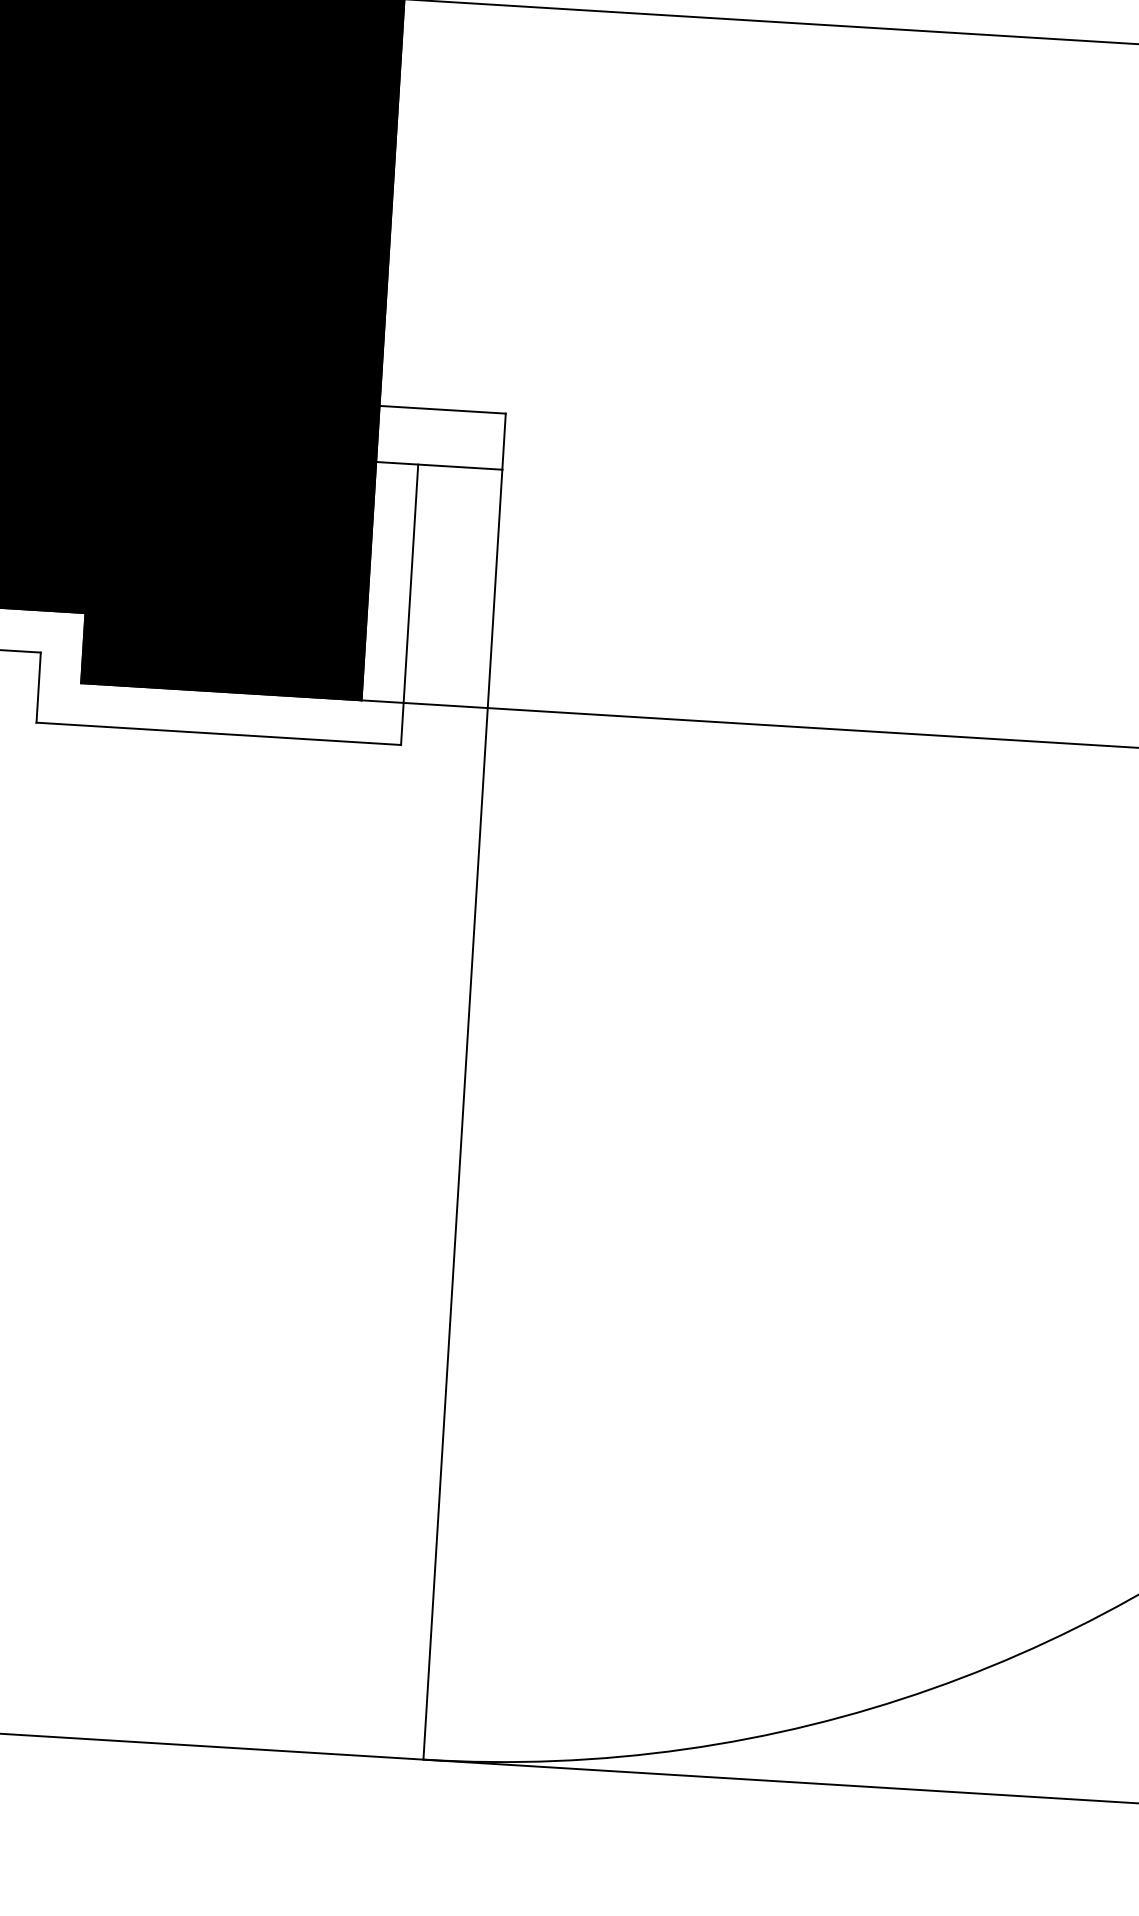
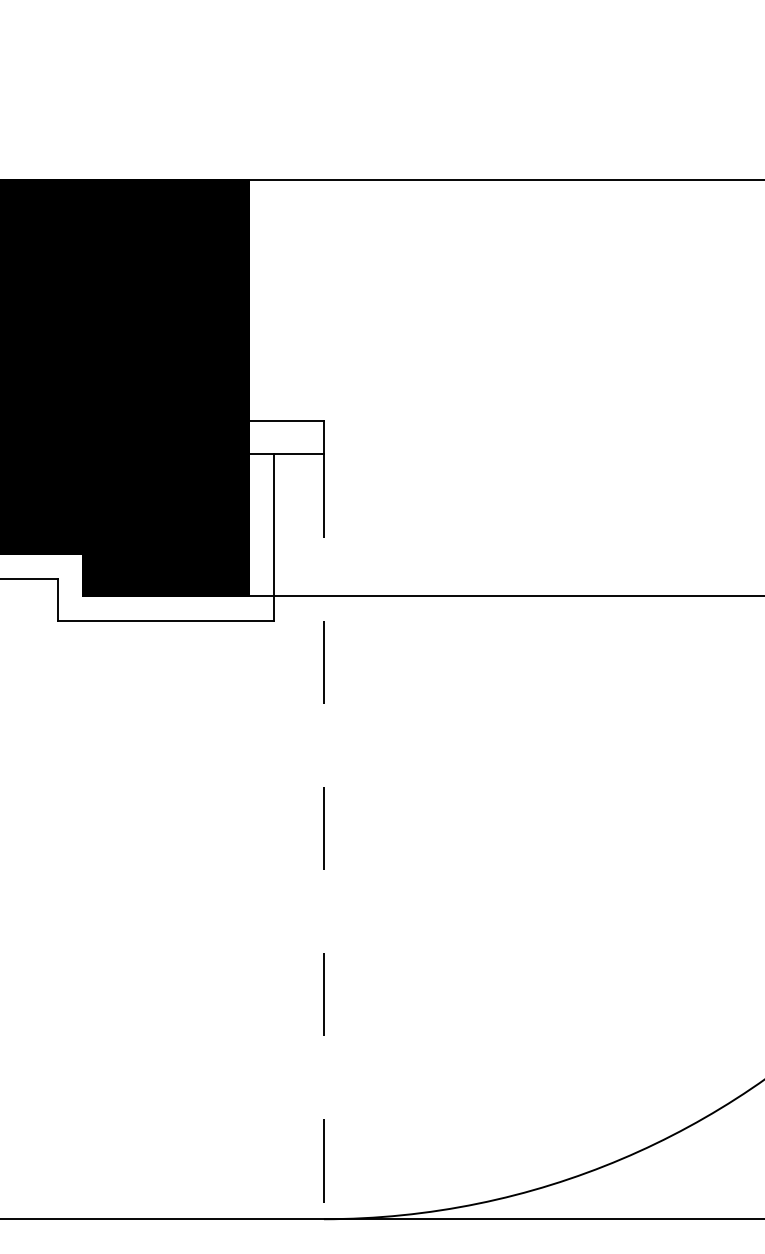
line: (462, 1115) -> (323, 837), solid -> dashed

